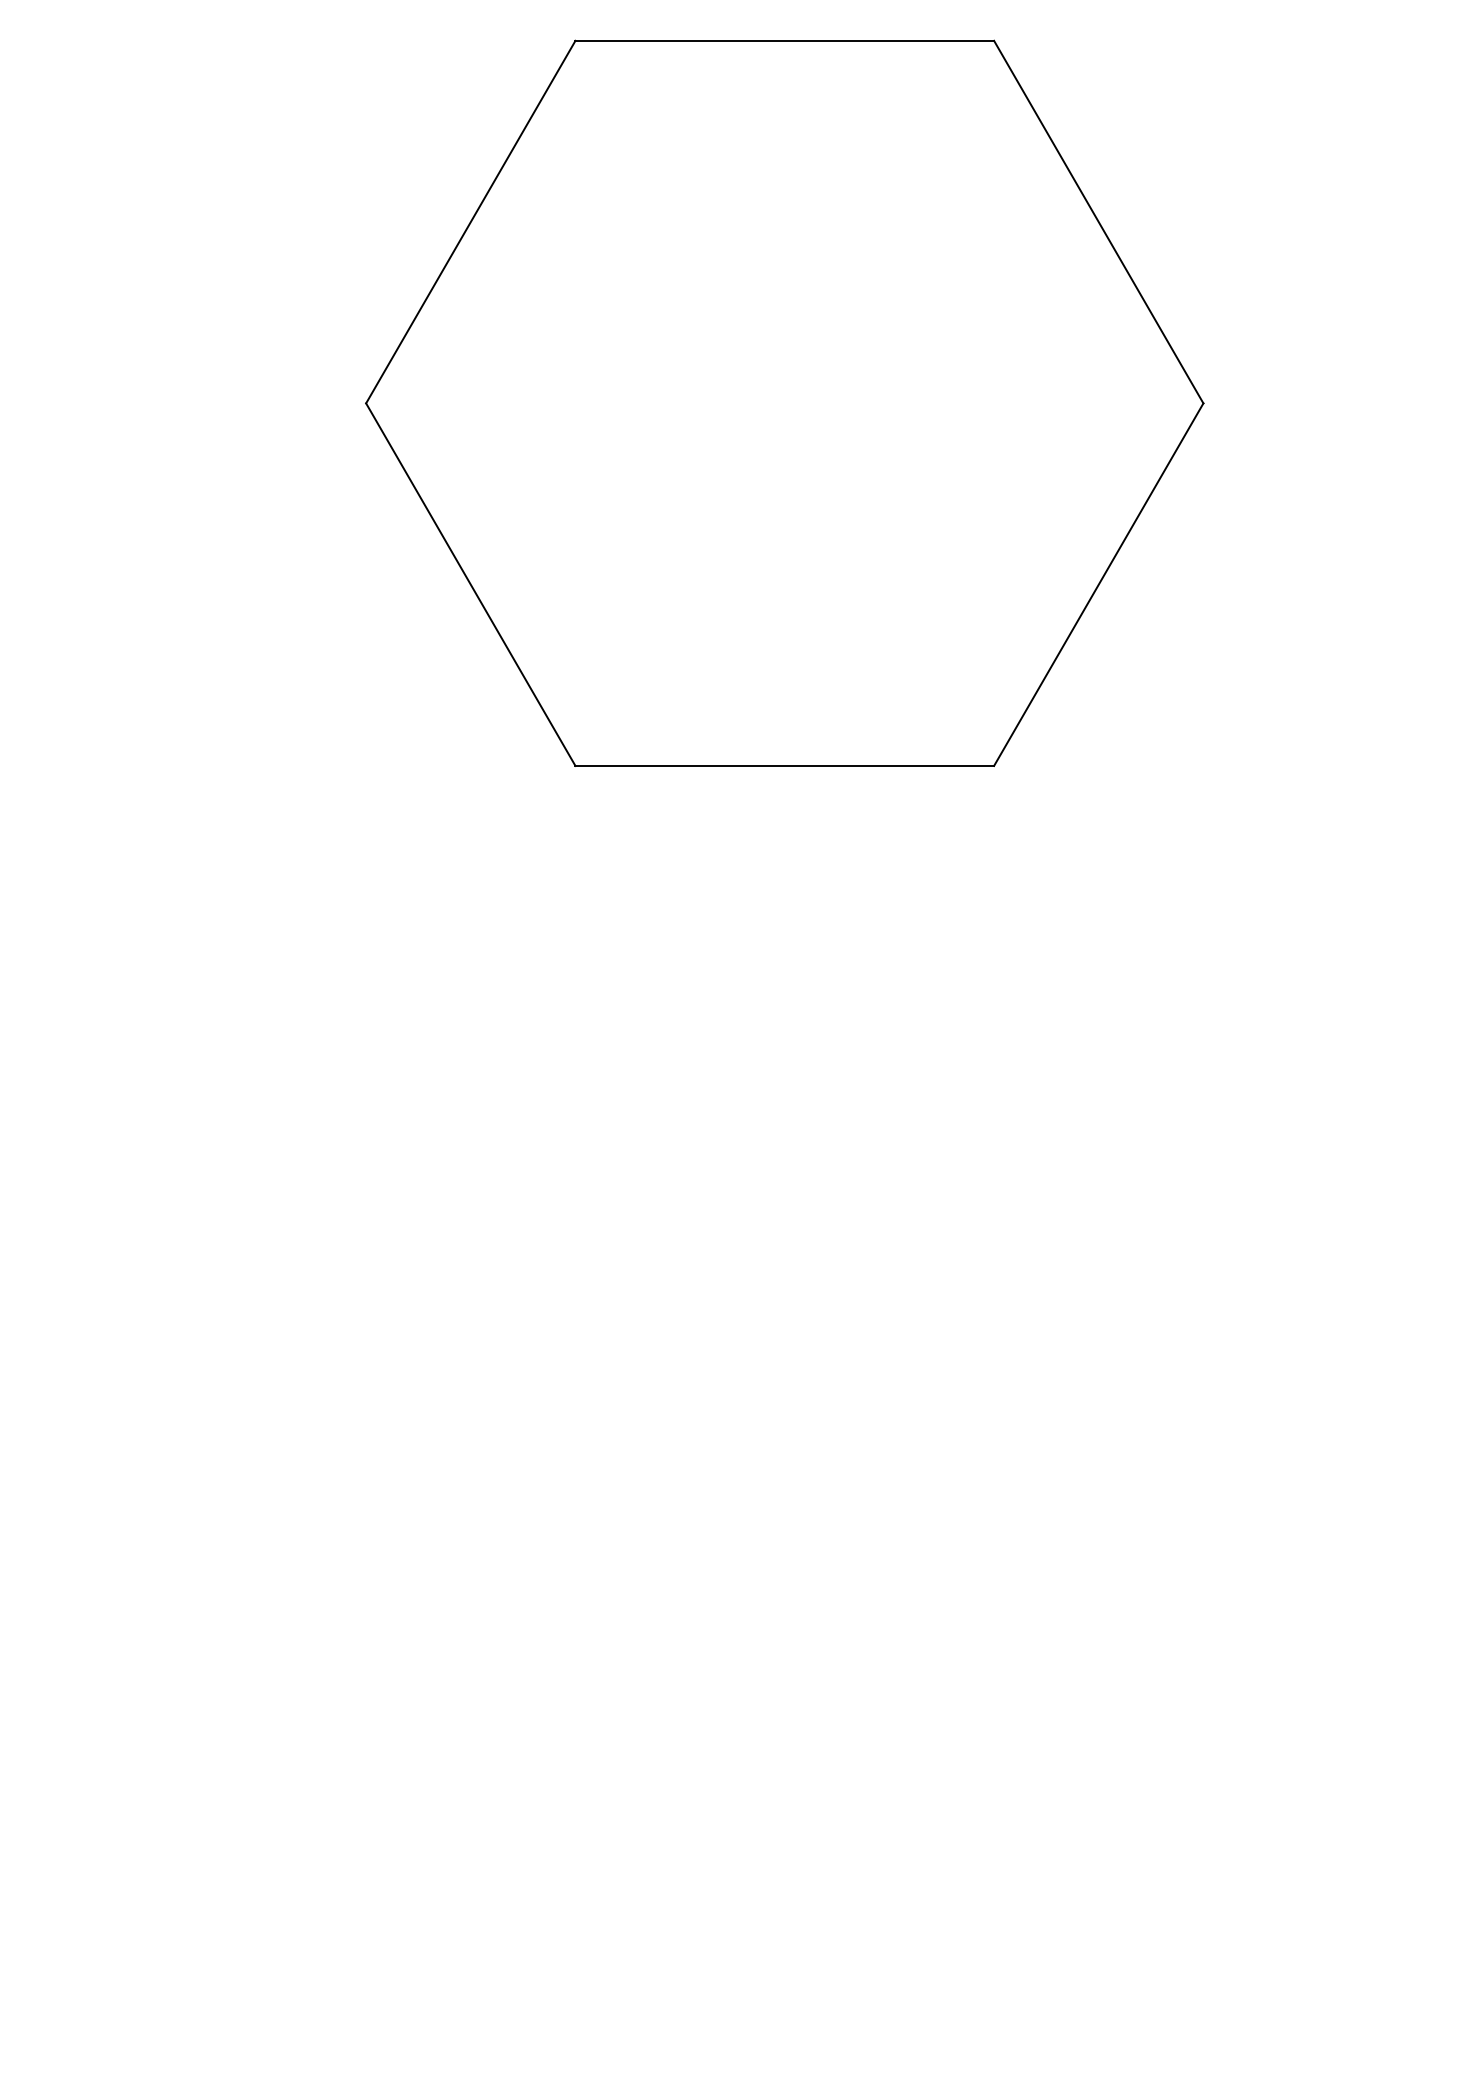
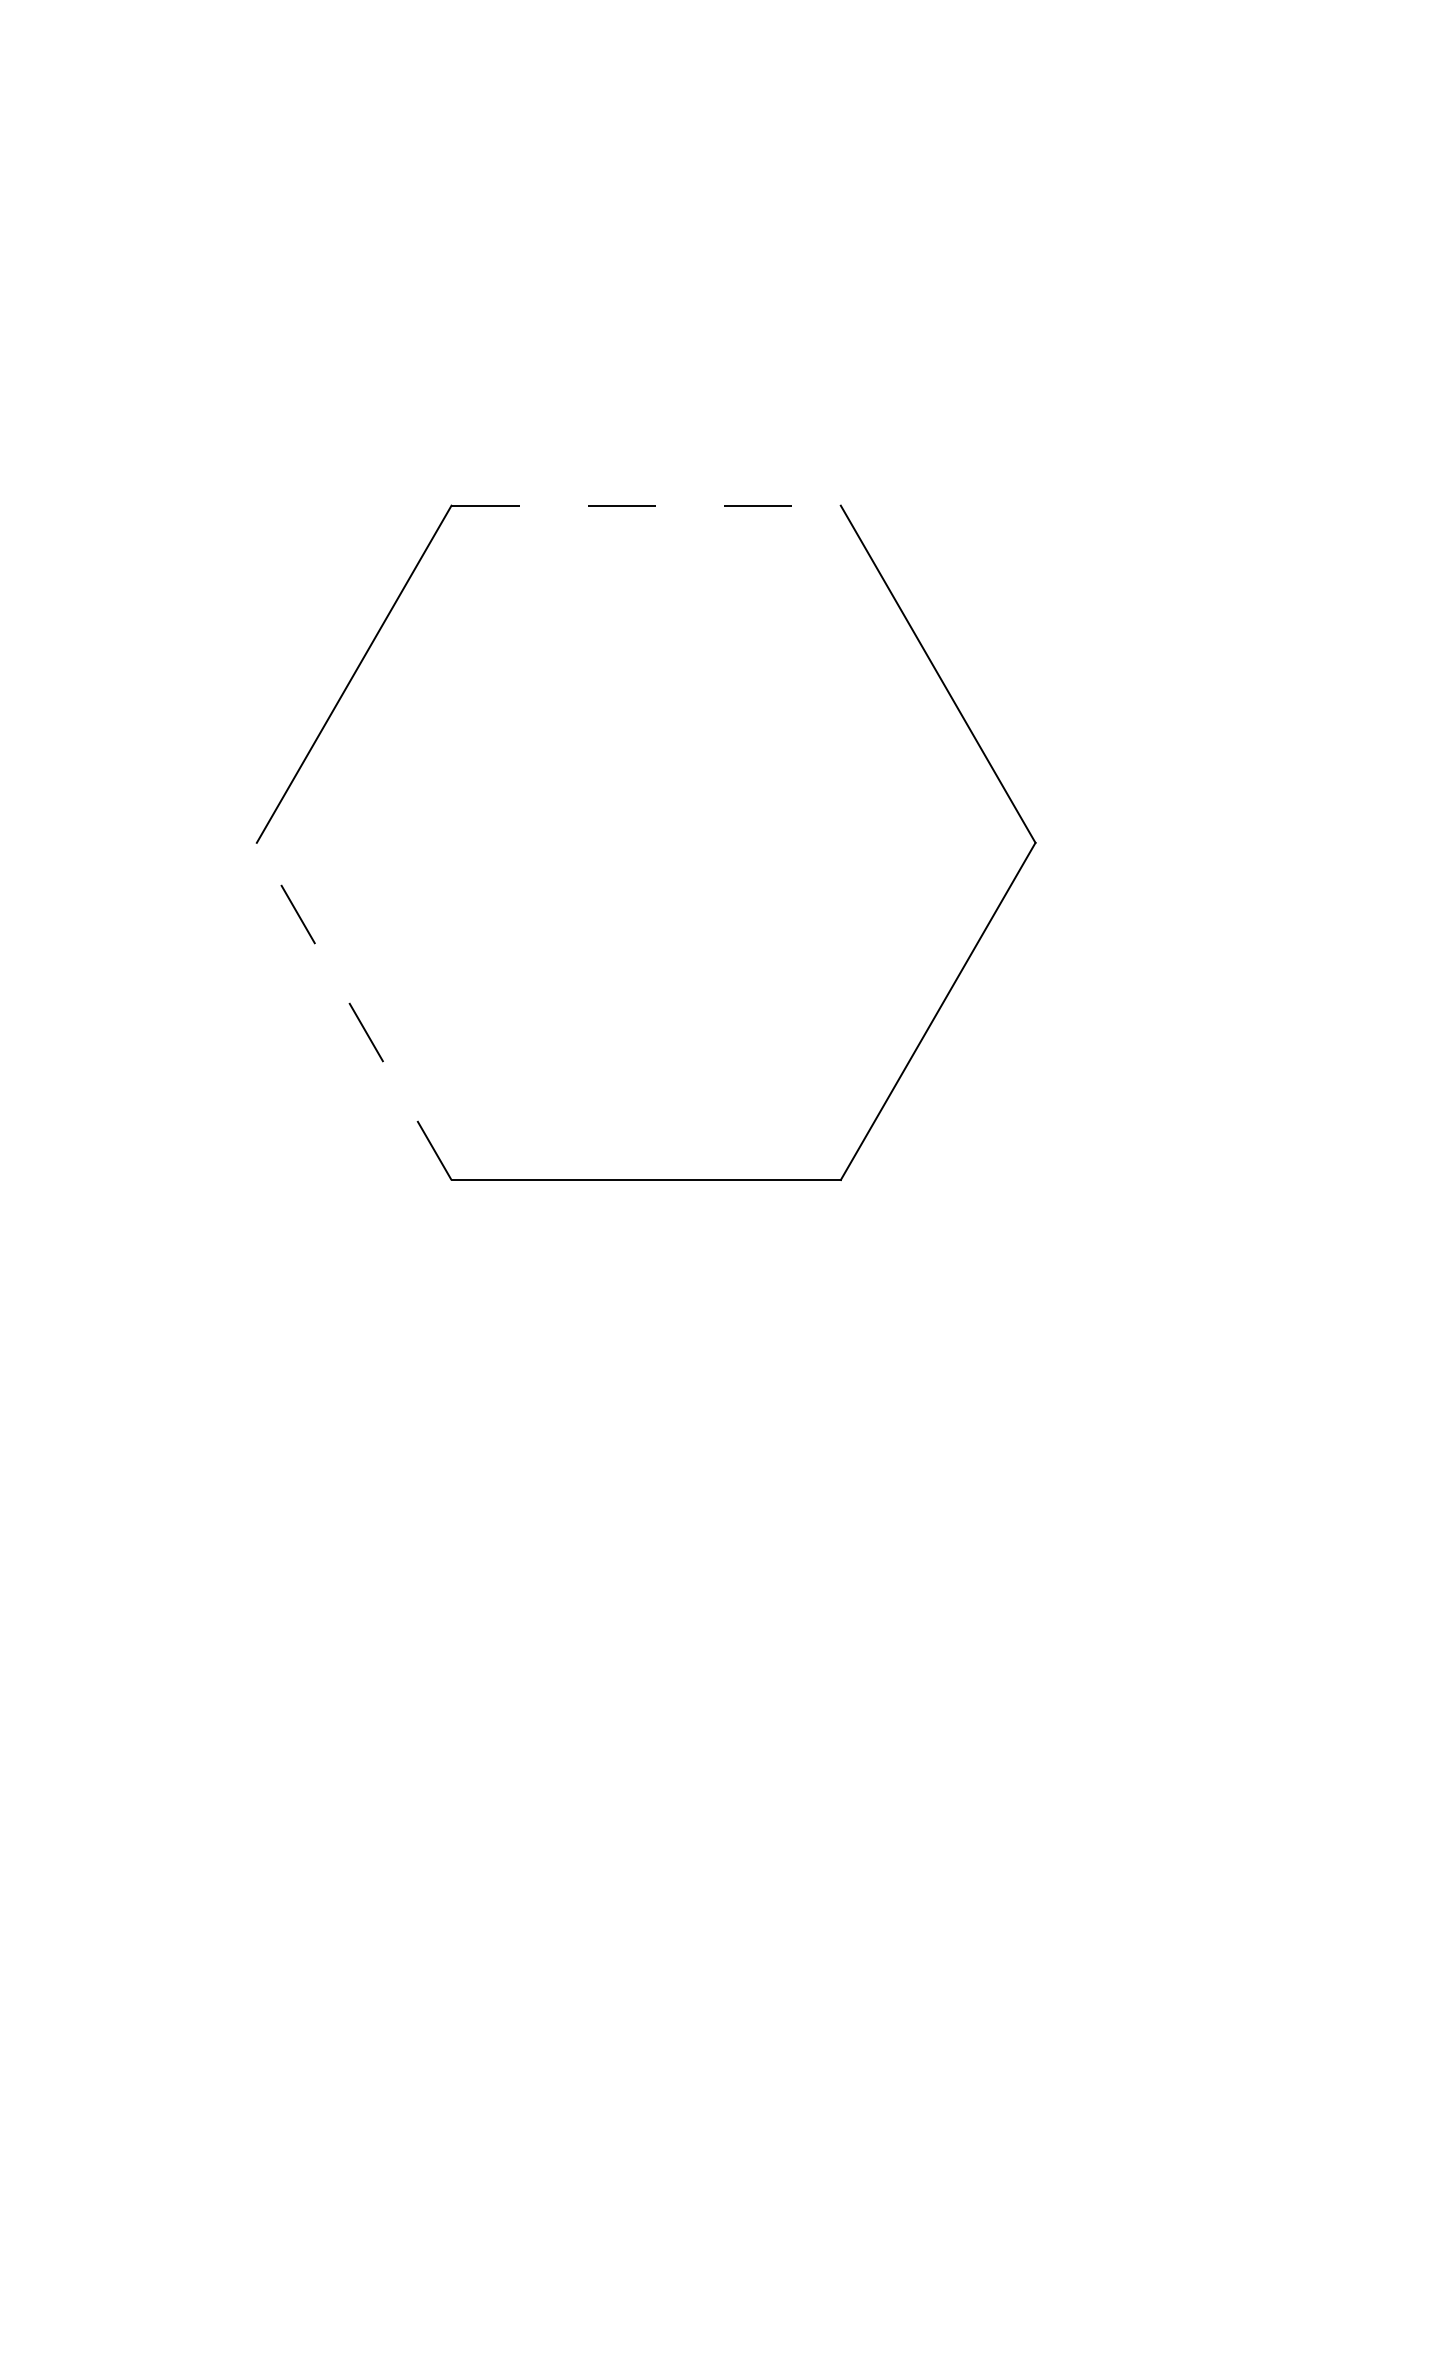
line: (785, 40) -> (646, 505), solid -> dashed
line: (471, 584) -> (354, 1011), solid -> dashed

